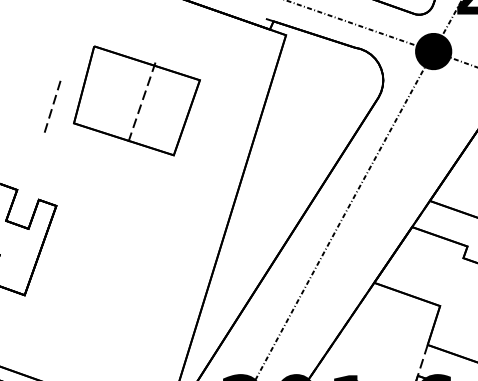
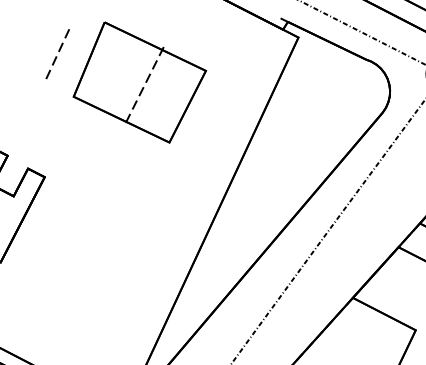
line: (53, 104) -> (58, 52), moved

